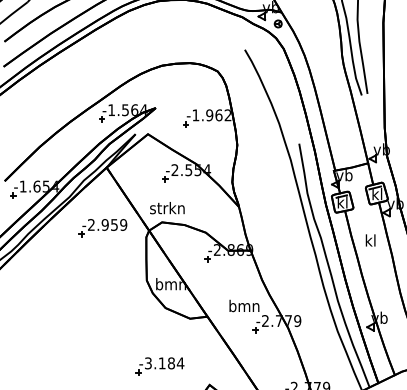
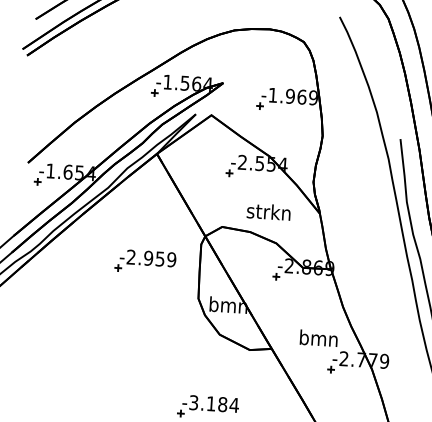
text: (227, 115) -> (312, 98), -1.962 -> -1.969
text: (167, 208) -> (268, 212), moved
part: (102, 228) -> (144, 262), moved

